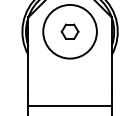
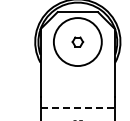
part: (69, 31) -> (77, 41), size x0.7
line: (70, 106) -> (78, 108), solid -> dashed

